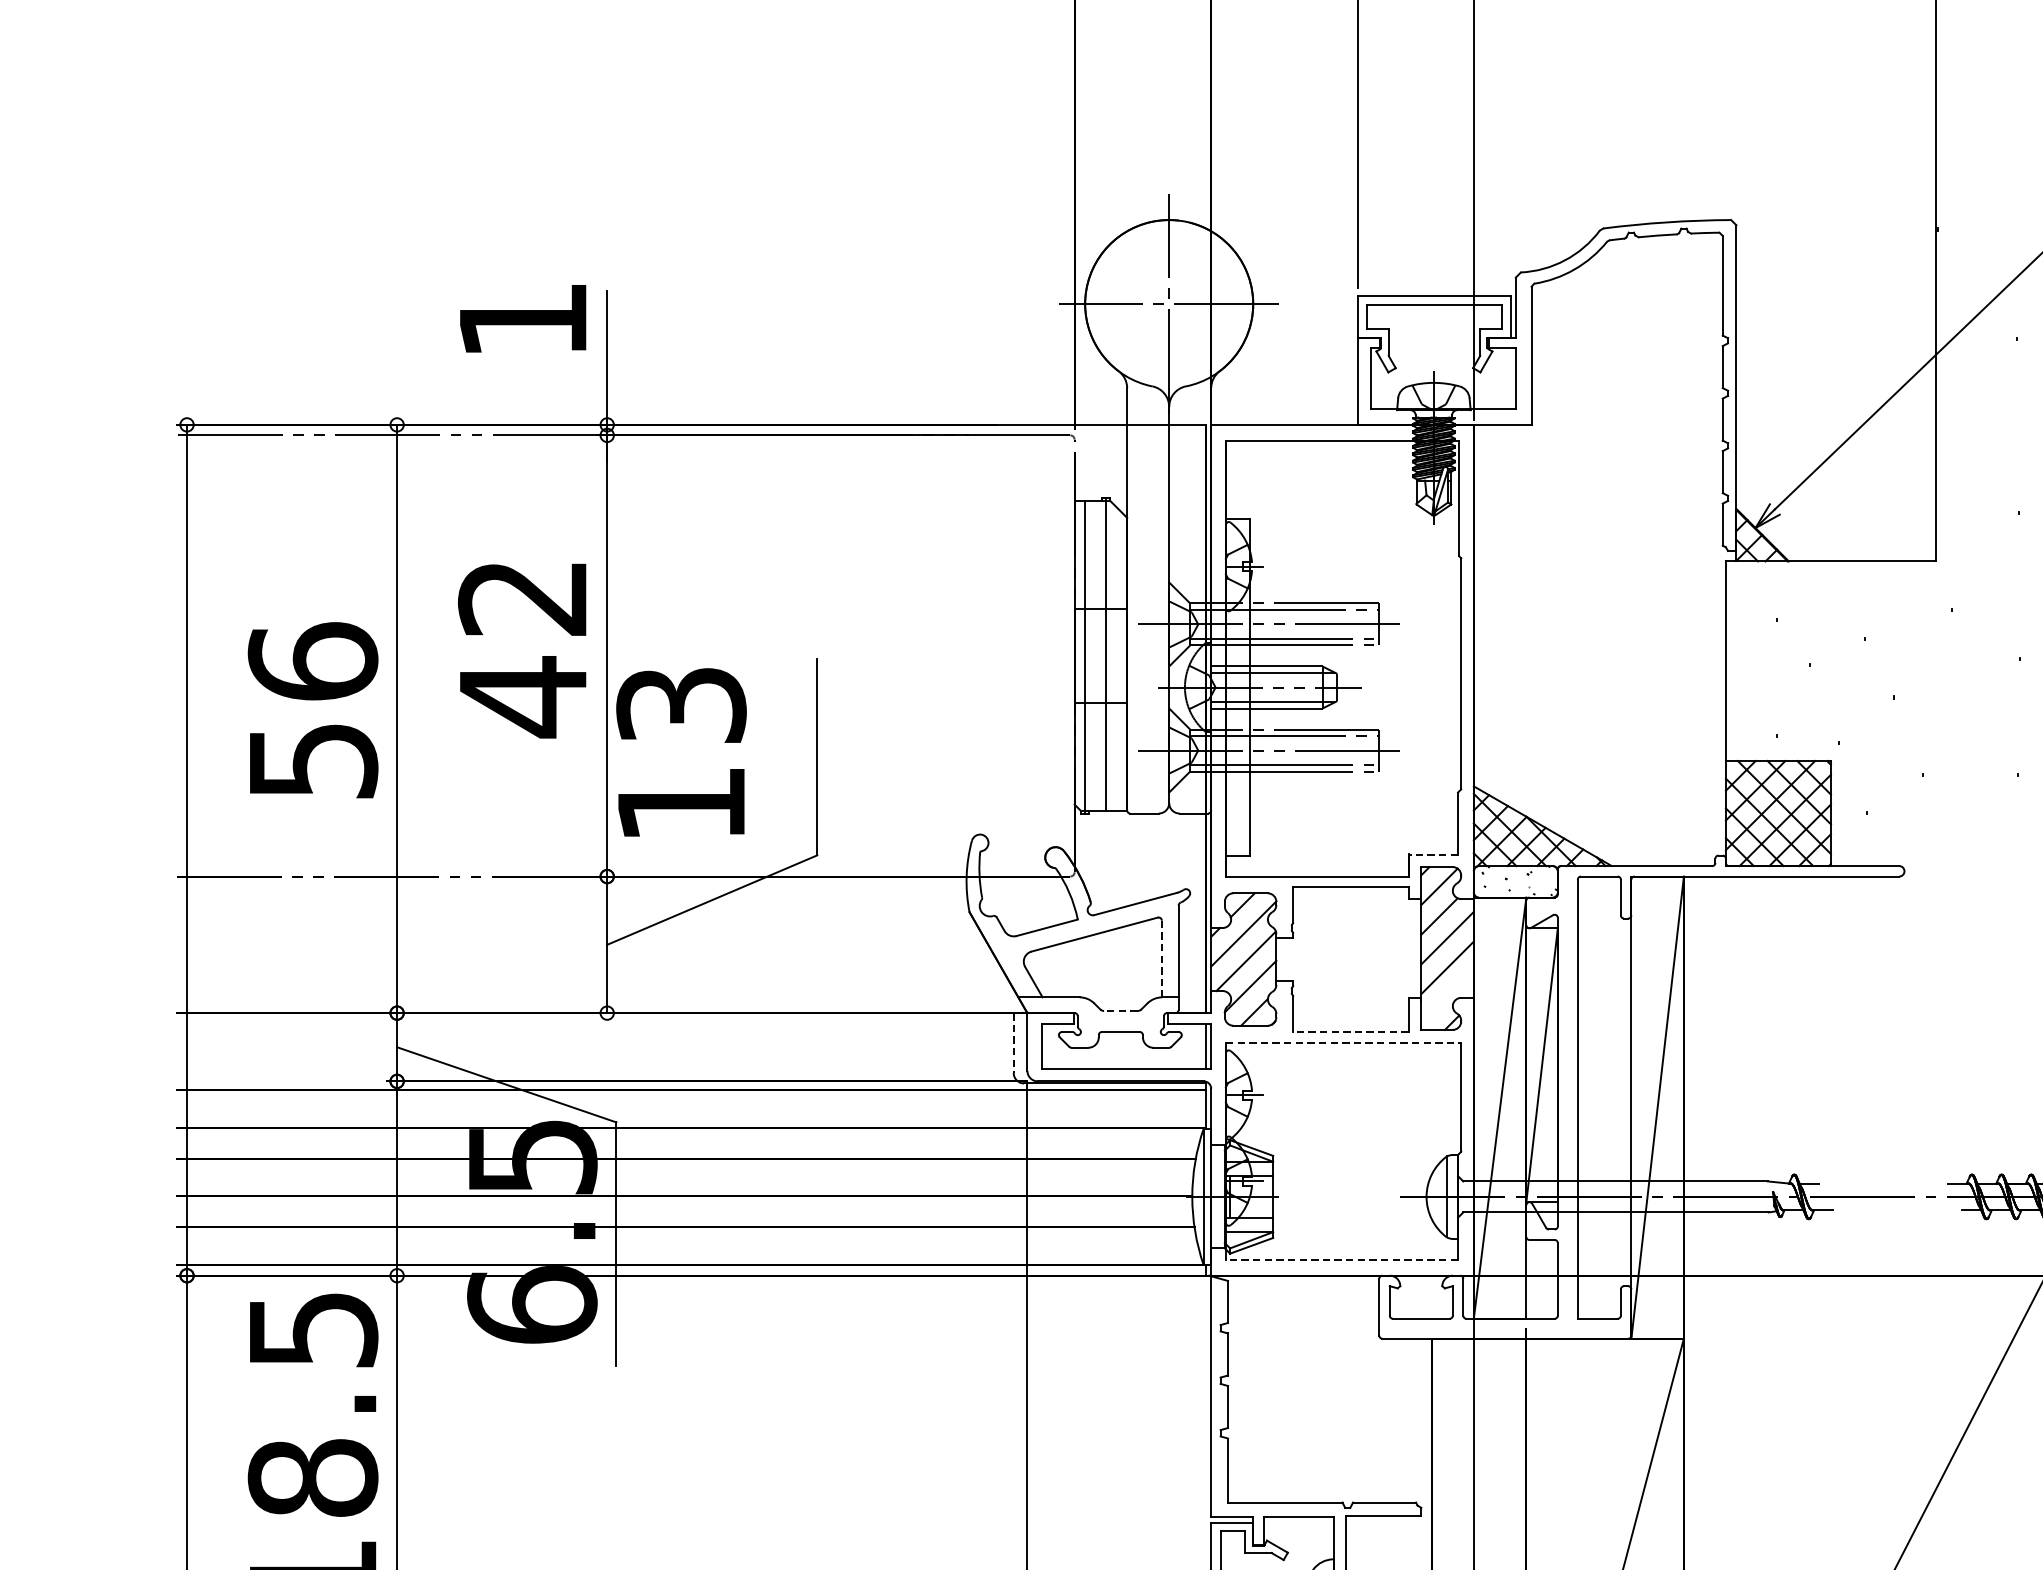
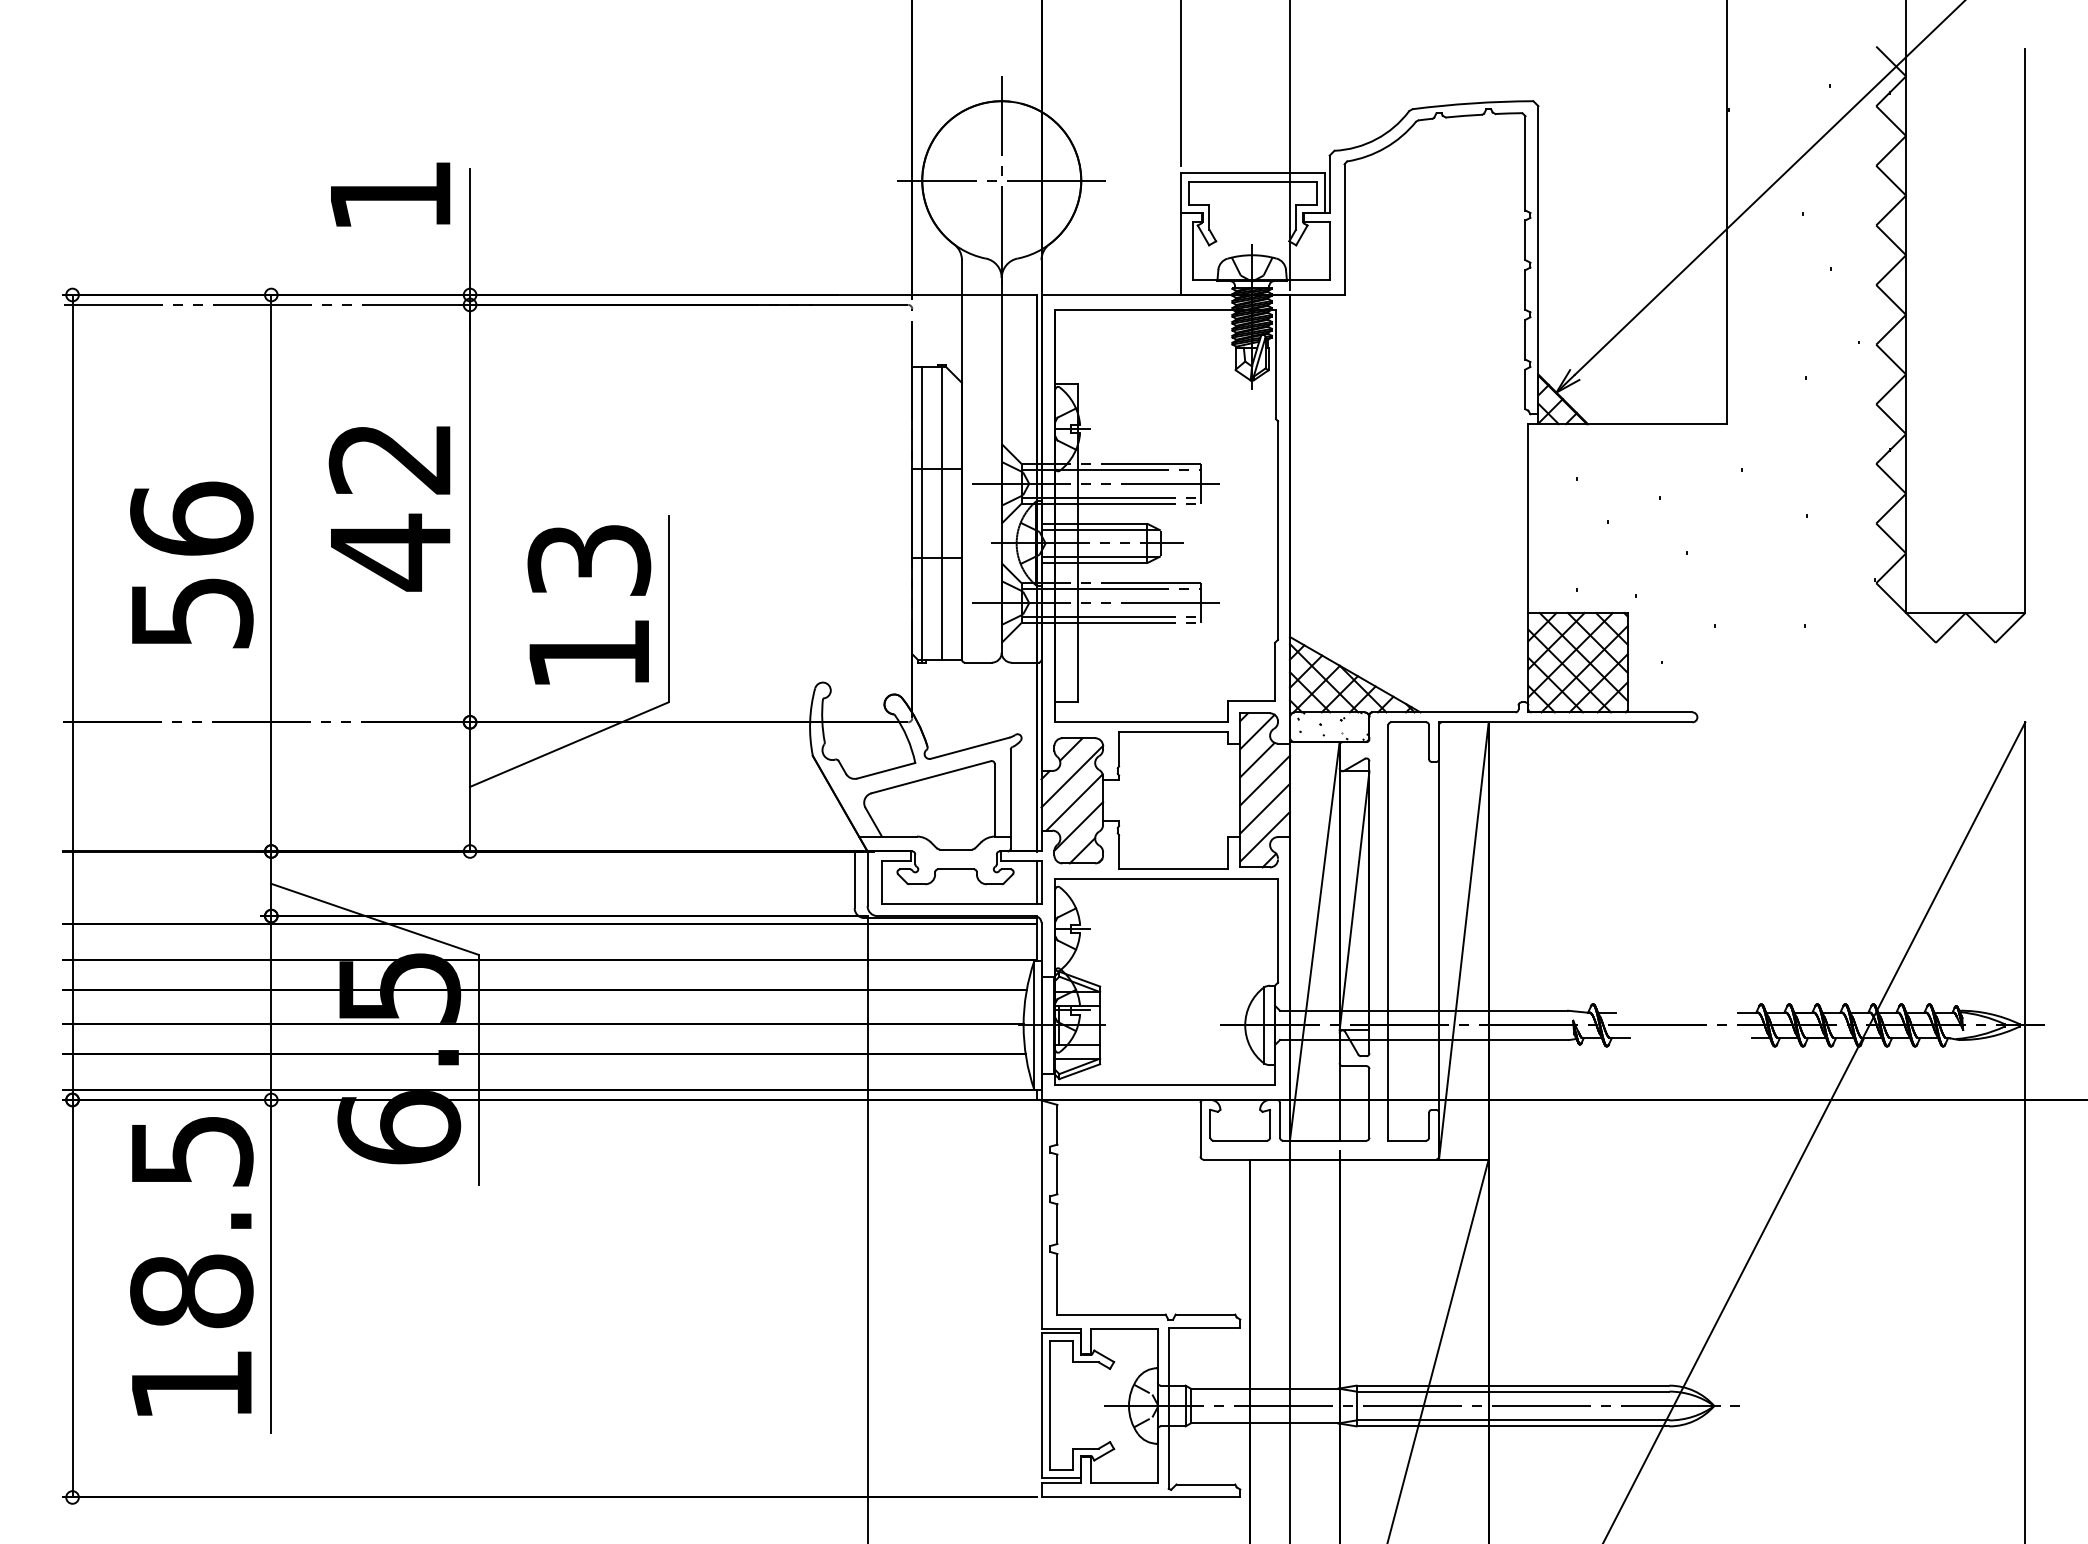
text: (681, 752) -> (589, 604), moved
line: (1433, 854) -> (1251, 701), dashed -> solid
line: (1161, 959) -> (994, 800), dashed -> solid
line: (1446, 997) -> (1264, 836), added
line: (1121, 1010) -> (956, 849), dashed -> solid
line: (1350, 1032) -> (1173, 869), dashed -> solid
line: (1344, 1042) -> (1167, 879), dashed -> solid
line: (1013, 1043) -> (854, 880), dashed -> solid
line: (1342, 1260) -> (1165, 1085), dashed -> solid

